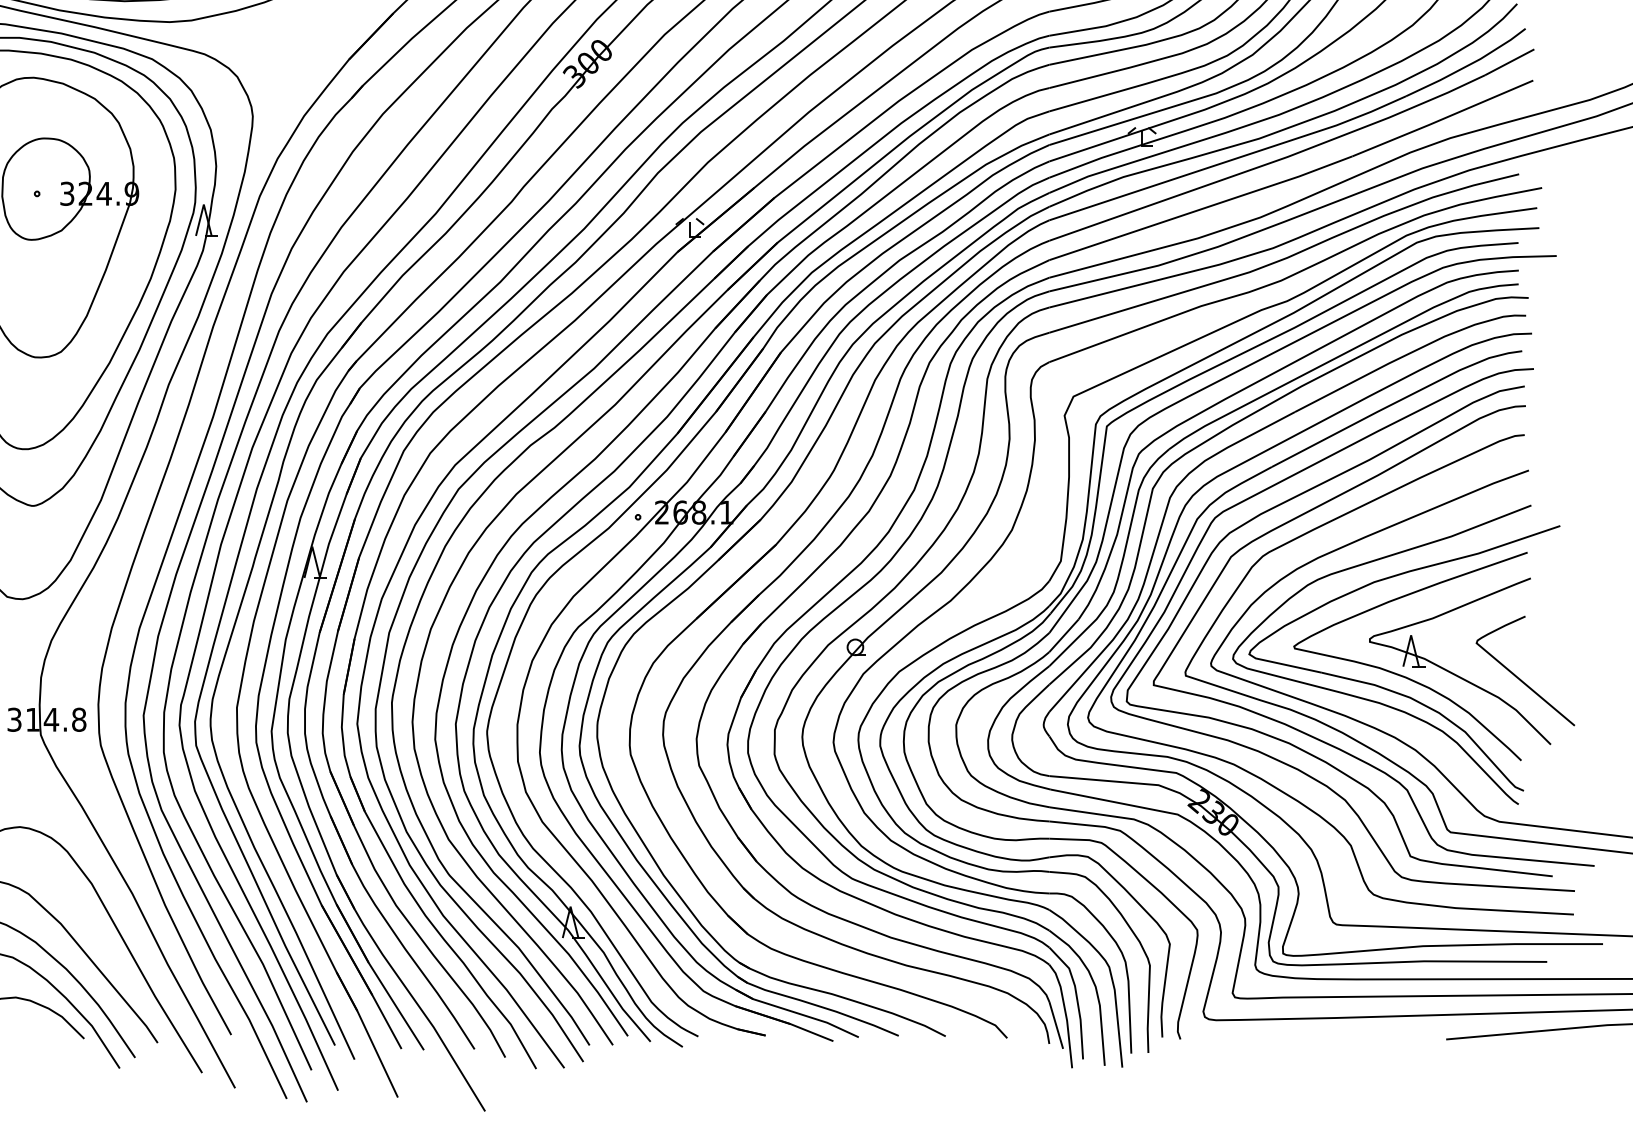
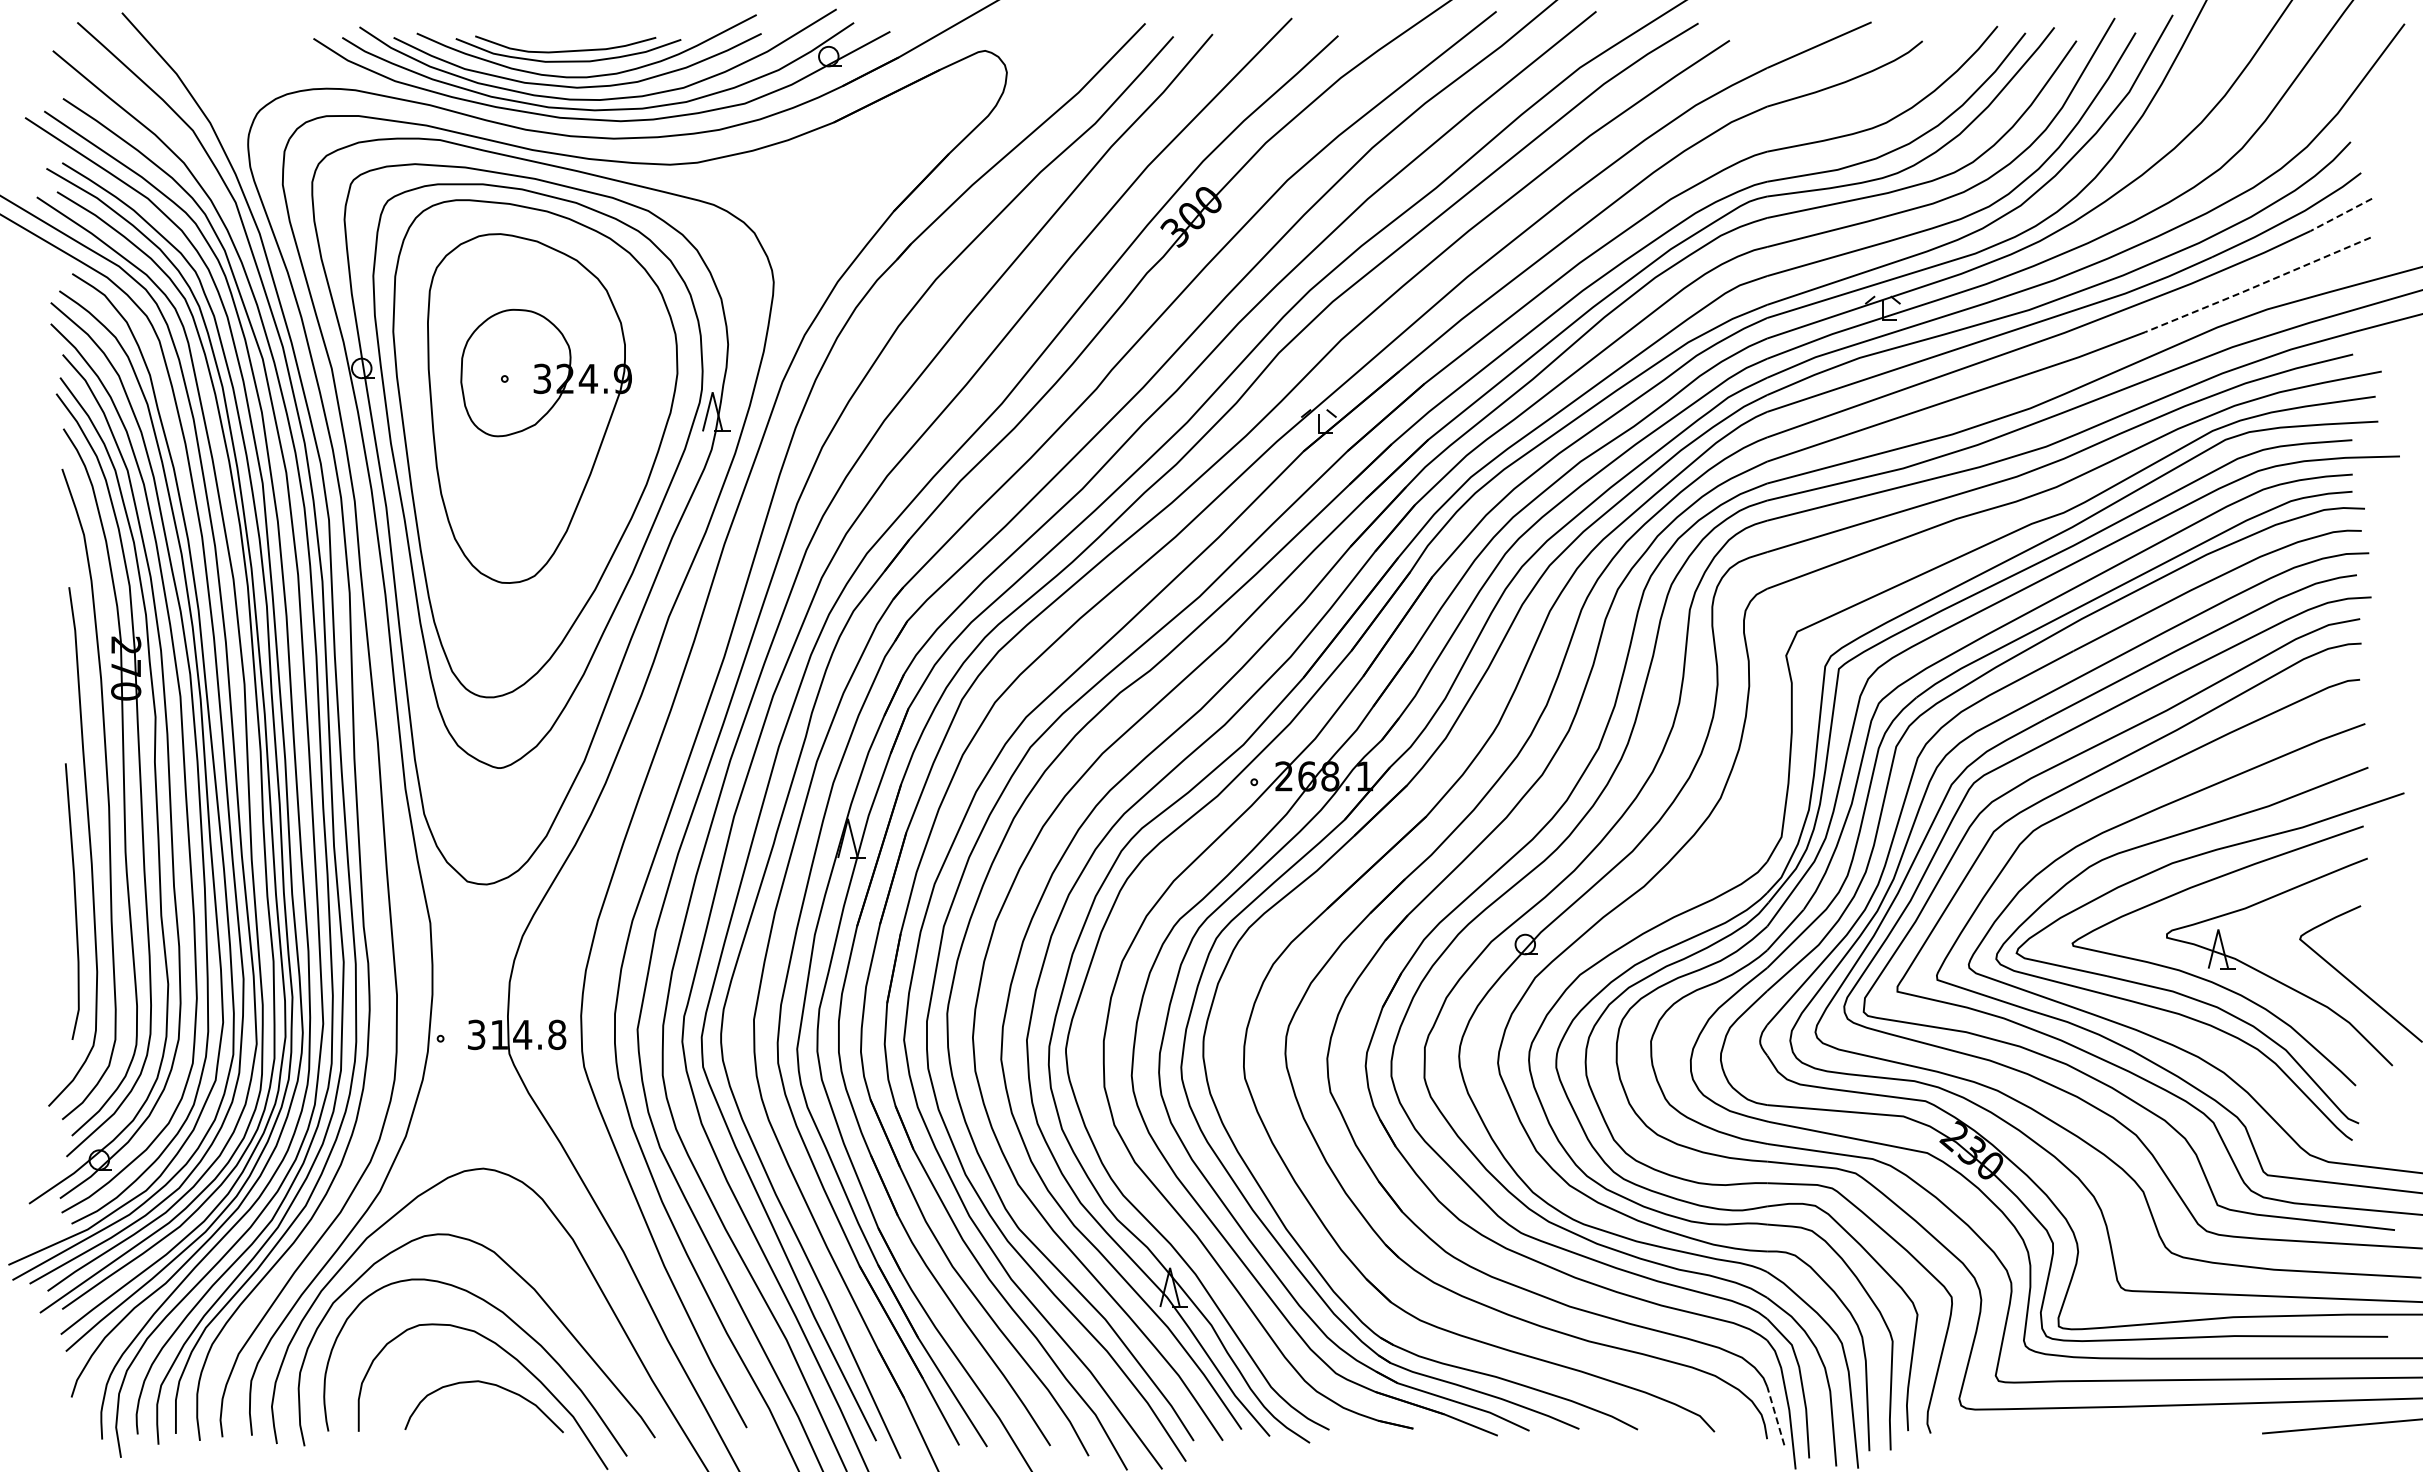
line: (1509, 62) -> (2341, 214), solid -> dashed
line: (1442, 119) -> (2257, 286), solid -> dashed
line: (1056, 1024) -> (1775, 1415), solid -> dashed

